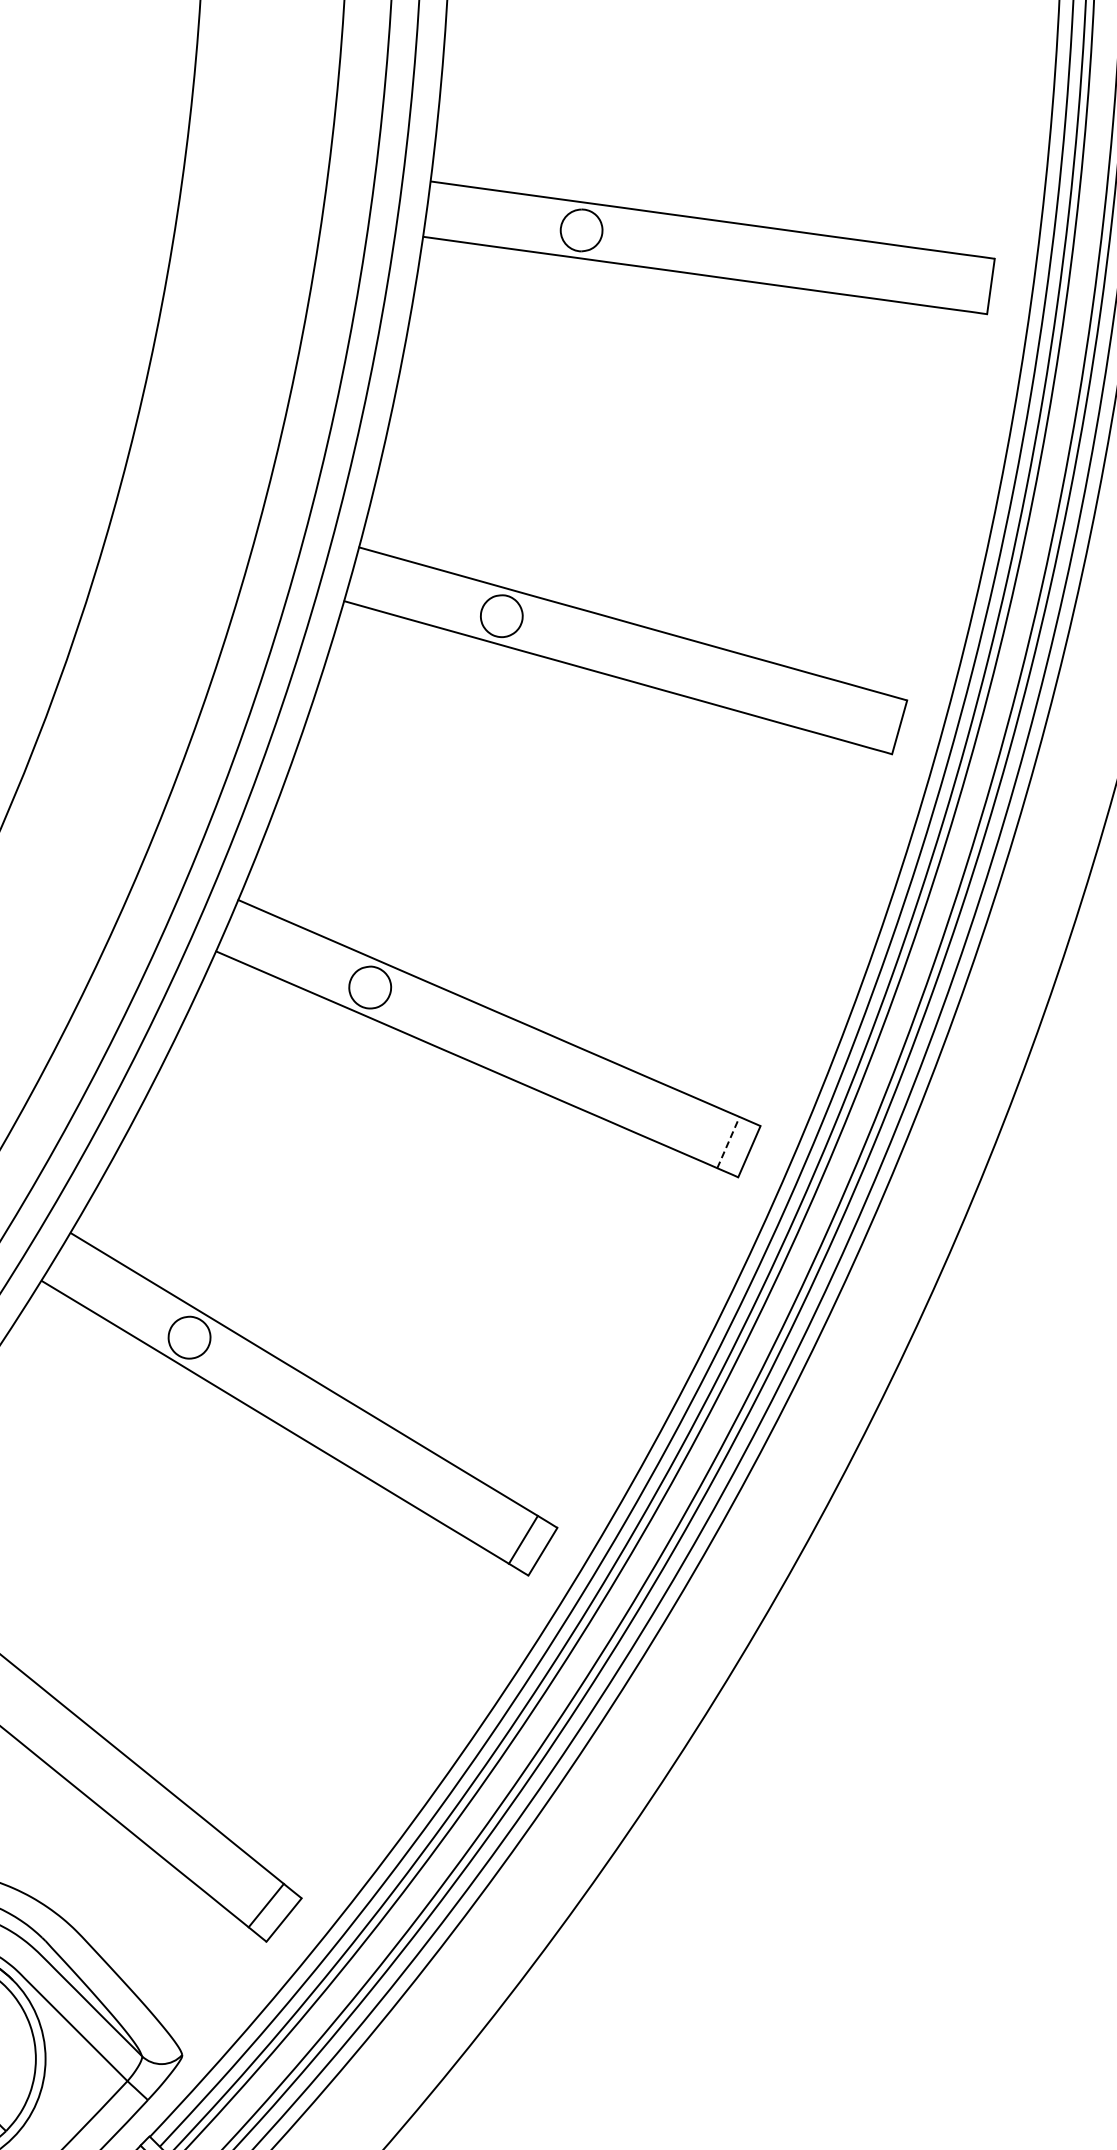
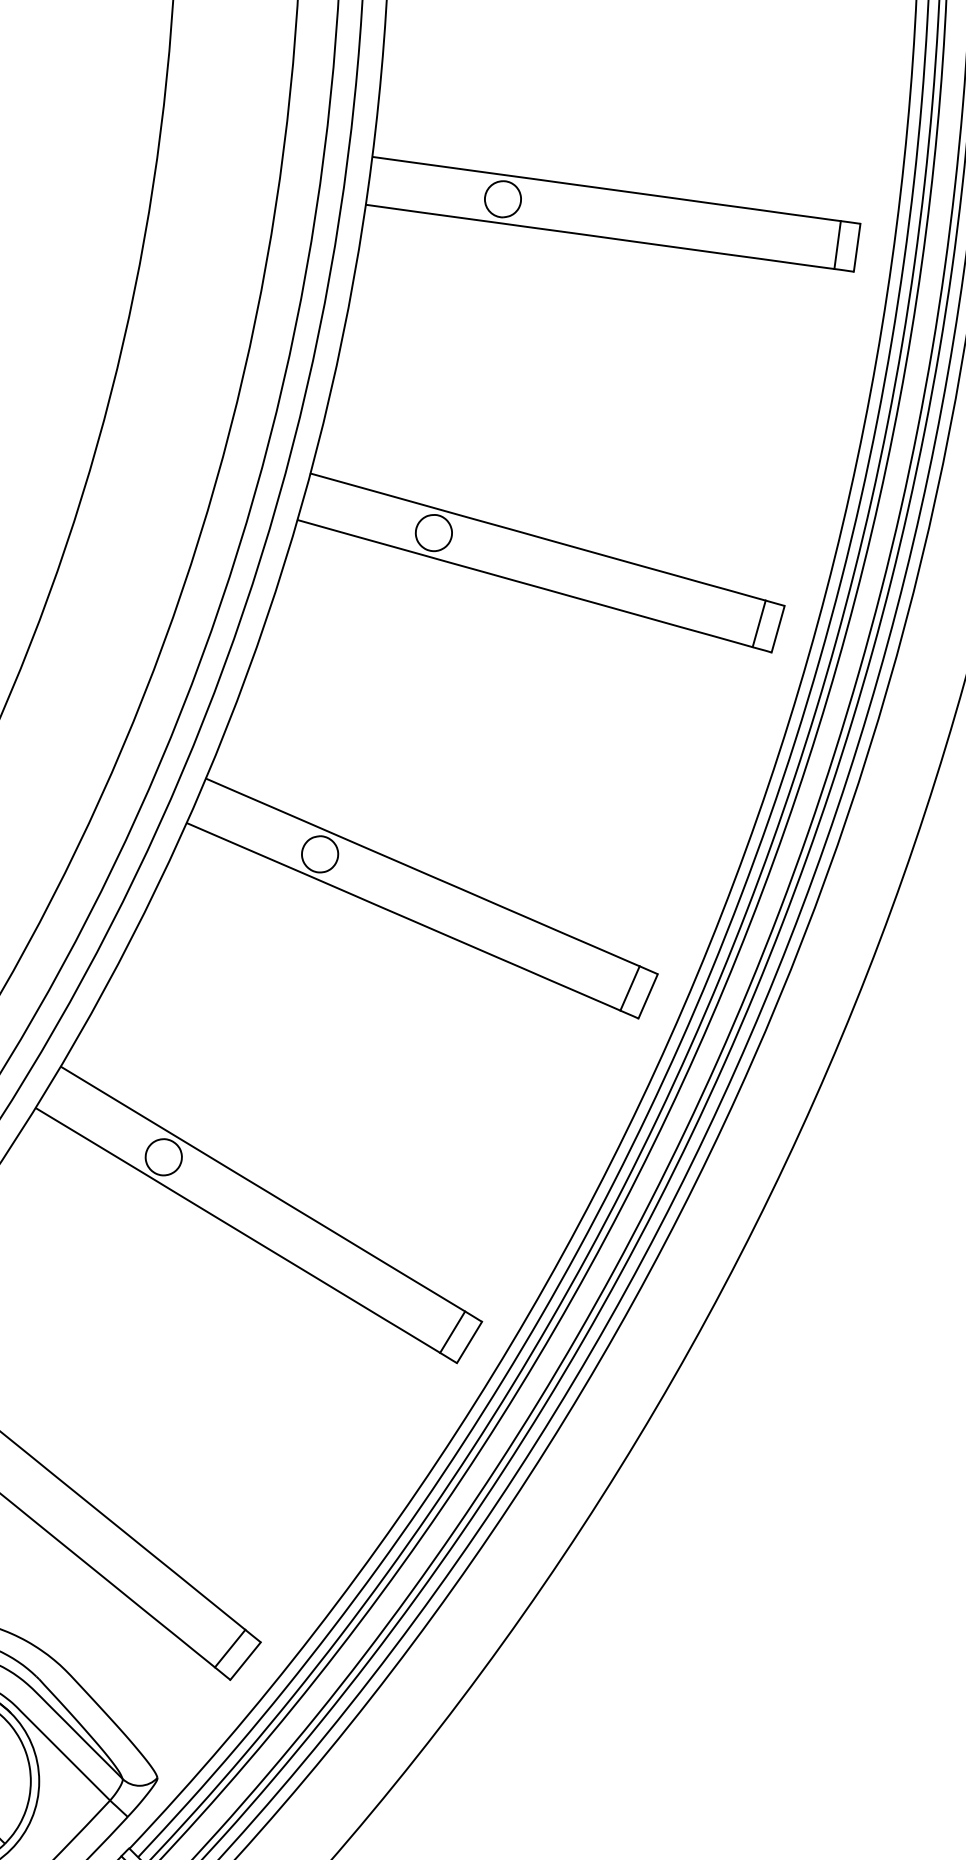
line: (968, 283) -> (837, 245), added
line: (877, 721) -> (758, 624), added
line: (728, 1142) -> (630, 988), dashed -> solid

